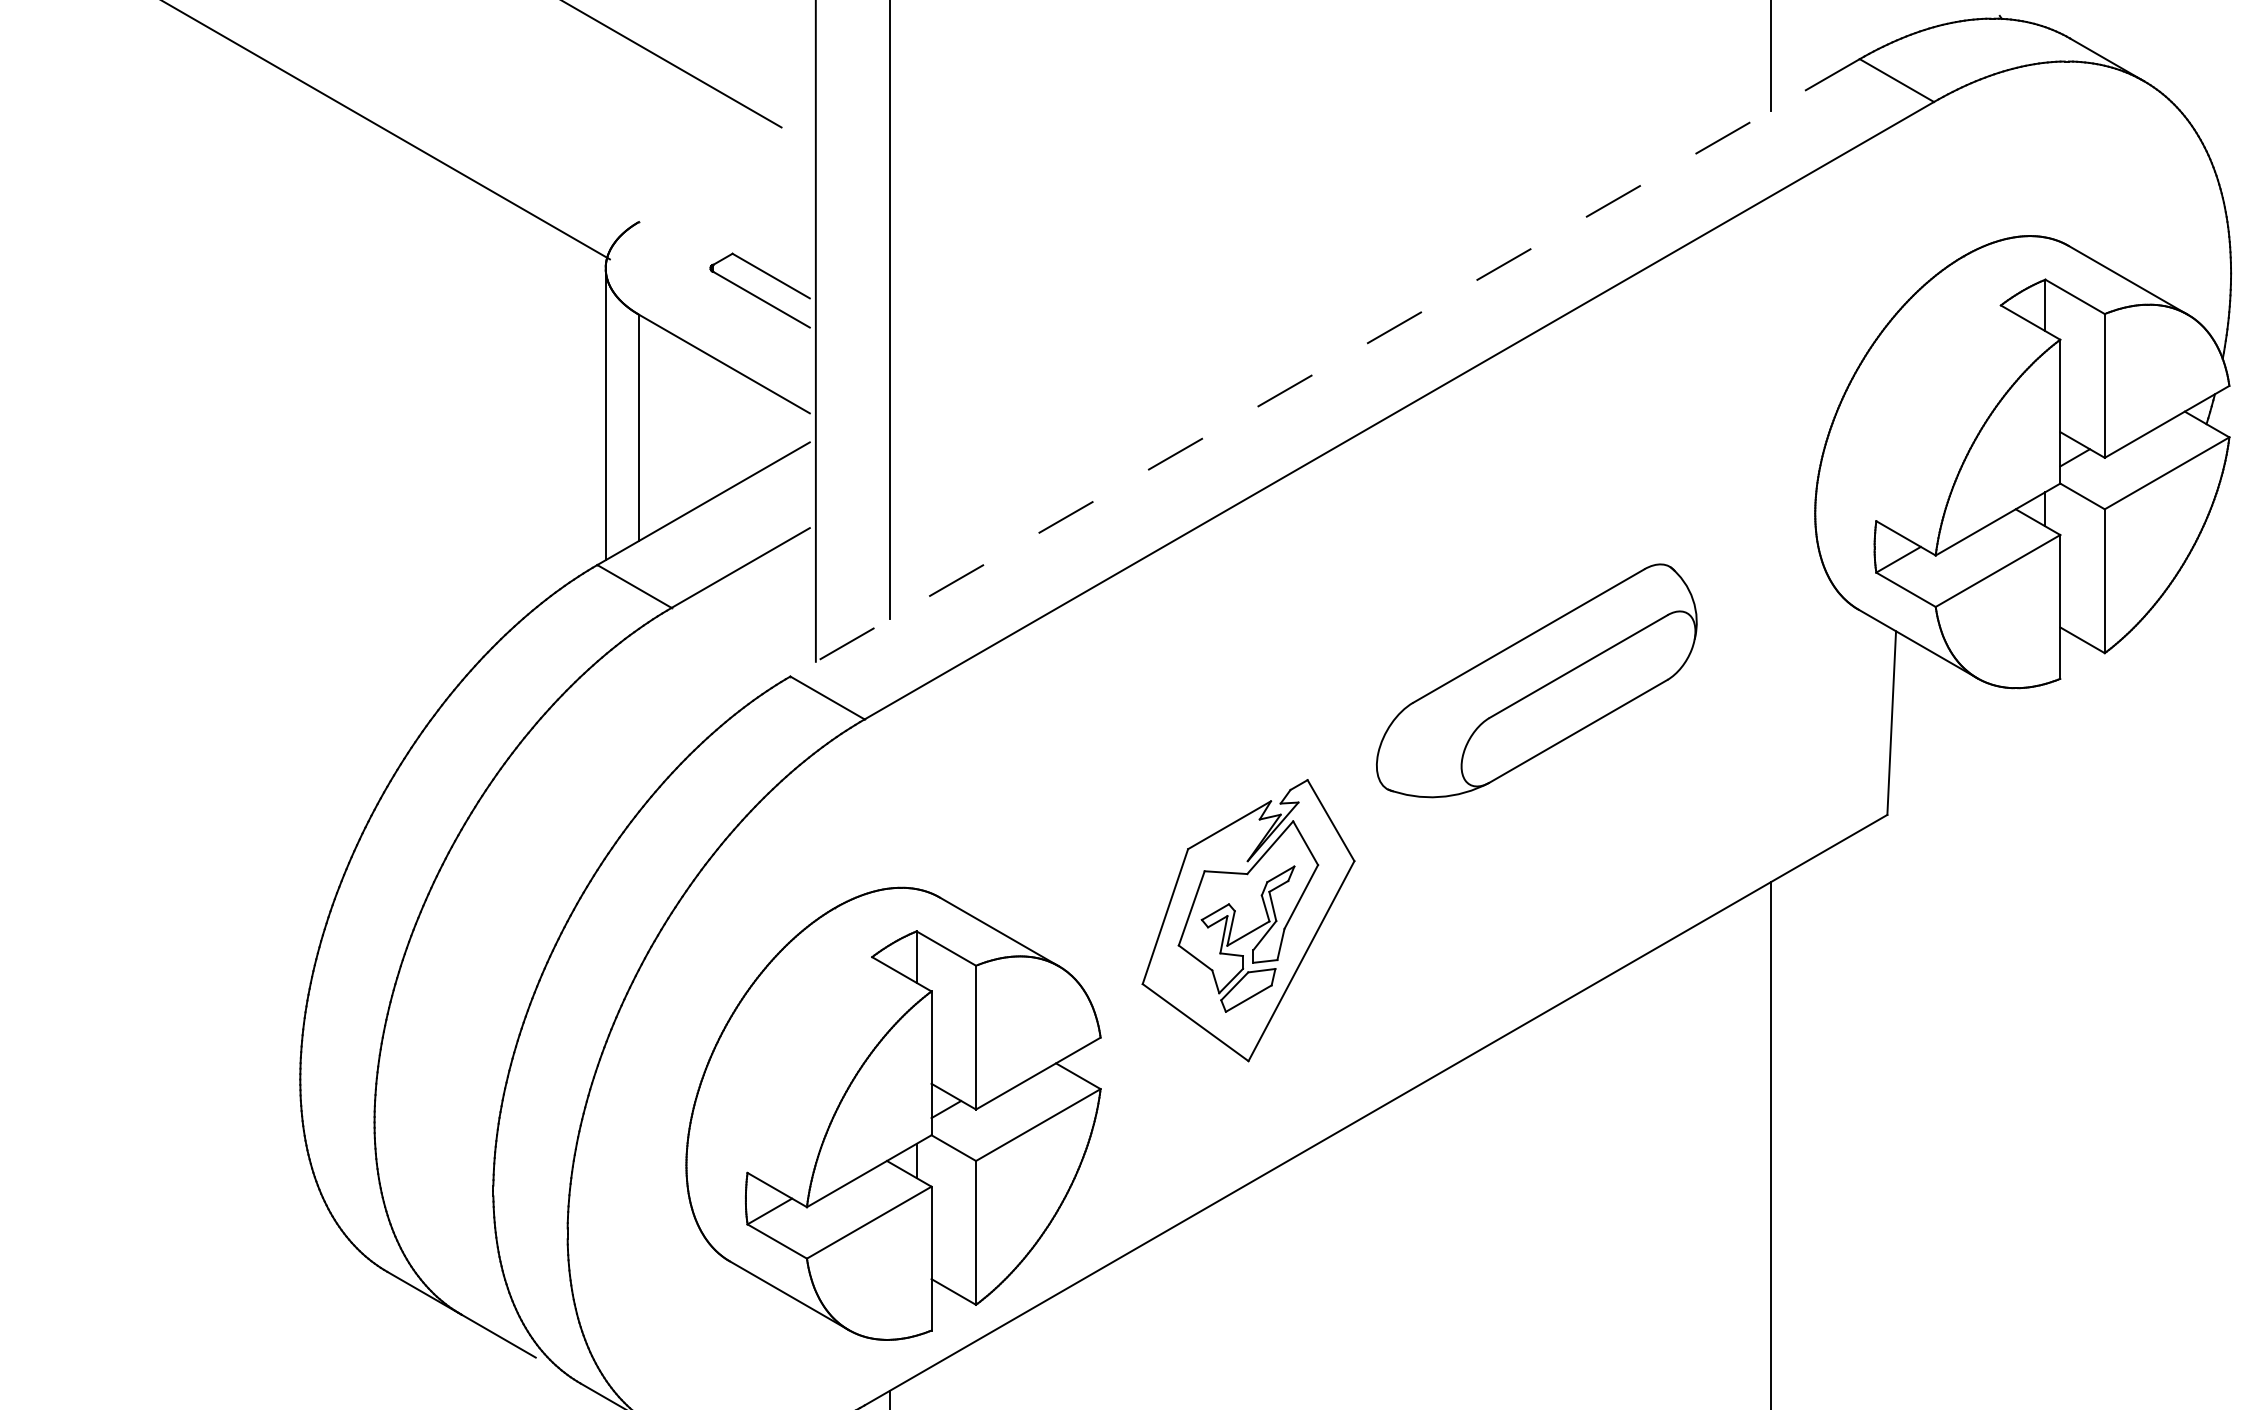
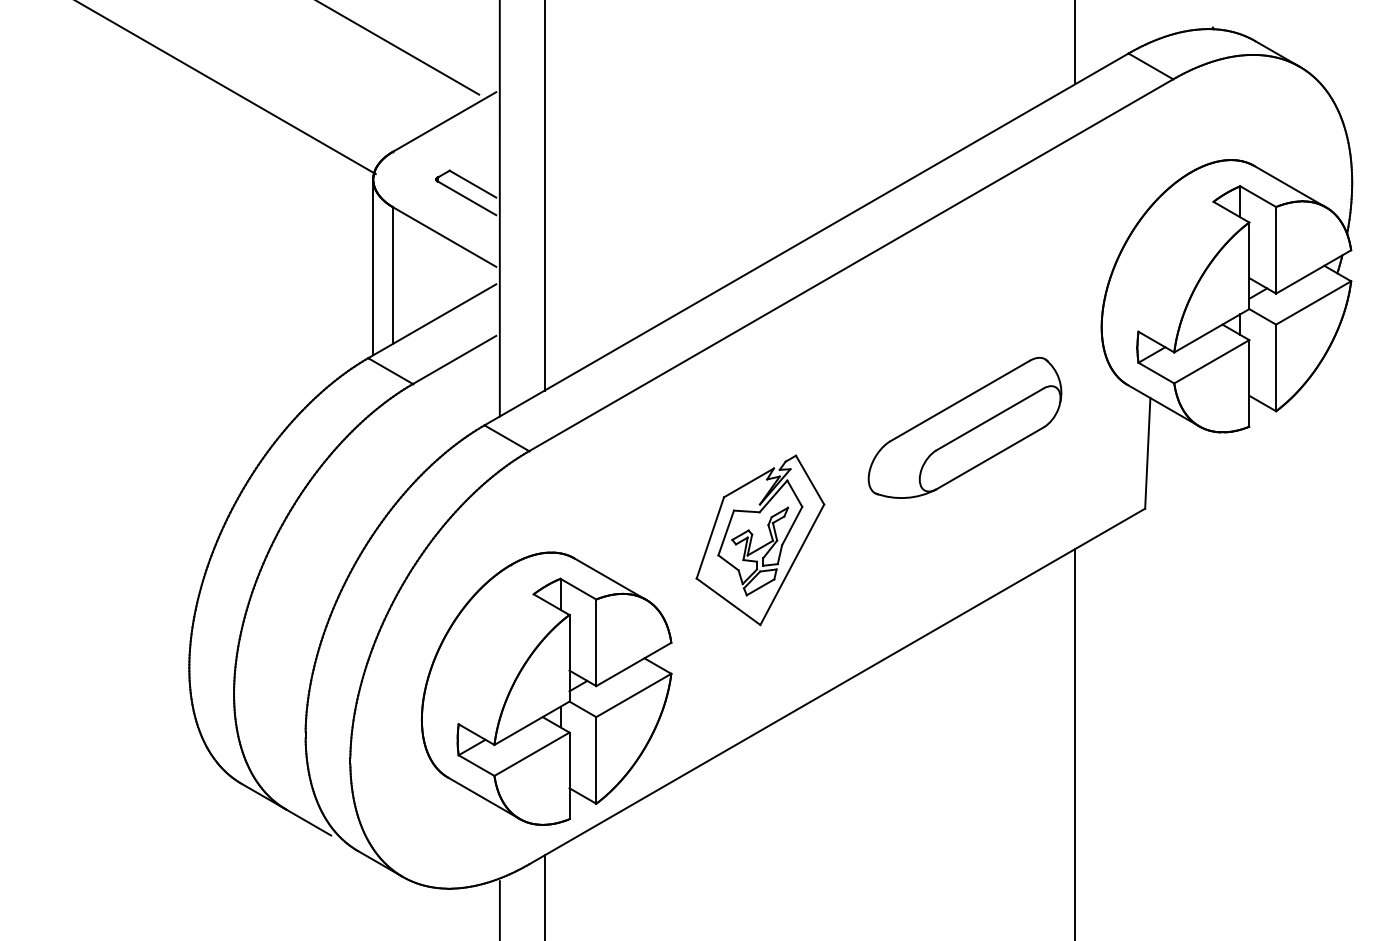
line: (723, 172) -> (444, 121), added
line: (1325, 367) -> (806, 239), dashed -> solid
part: (1535, 680) -> (964, 427), moved
part: (1248, 920) -> (760, 540), moved

